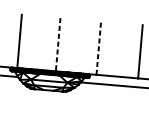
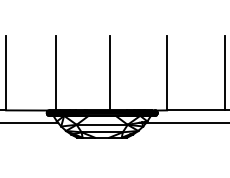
line: (58, 45) -> (110, 73), dashed -> solid
line: (99, 47) -> (167, 72), dashed -> solid

